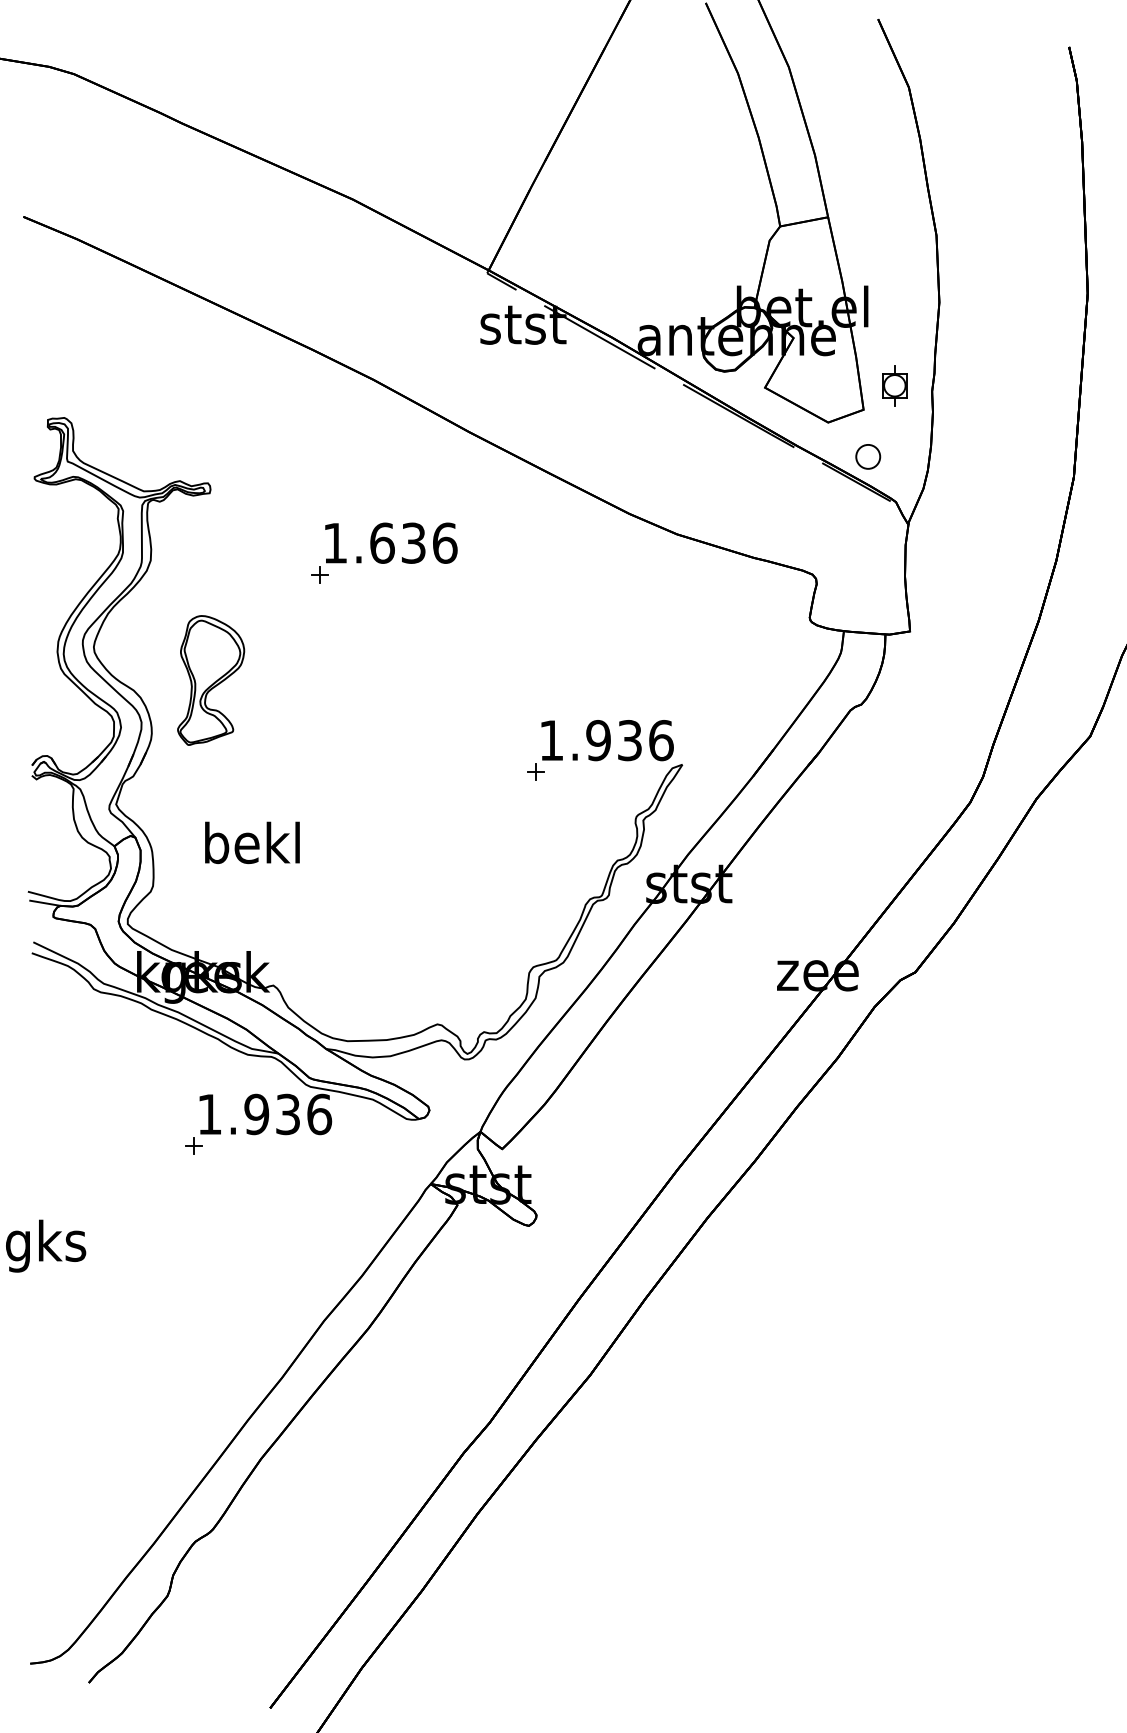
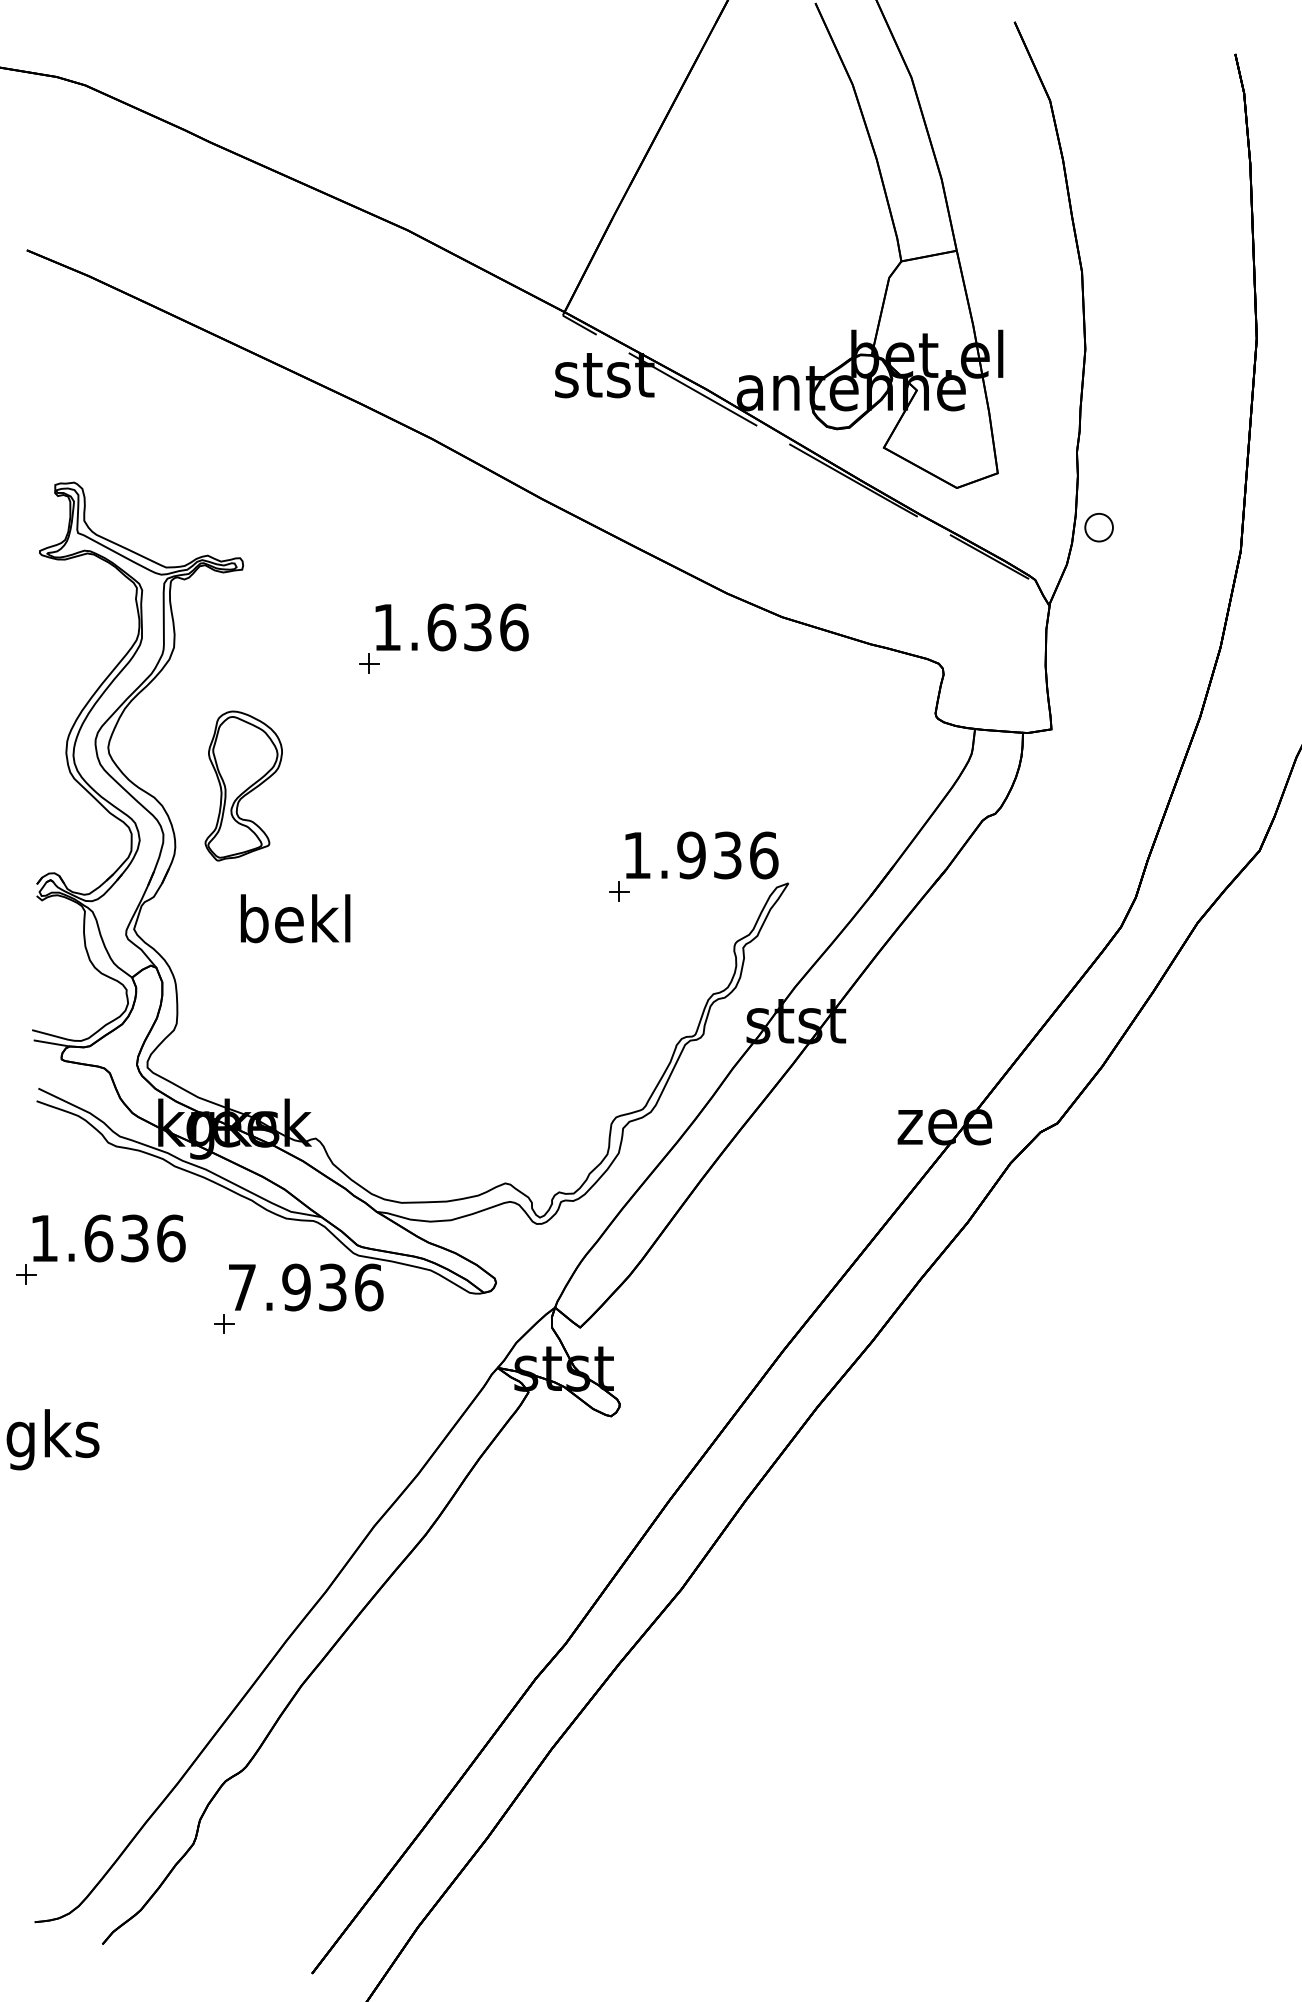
part: (894, 385) -> (1033, 445), removed
part: (867, 456) -> (1098, 527), moved
text: (252, 842) -> (295, 918), moved
part: (87, 1081) -> (100, 1249), added
text: (209, 1114) -> (242, 1287), 1.936 -> 7.936

